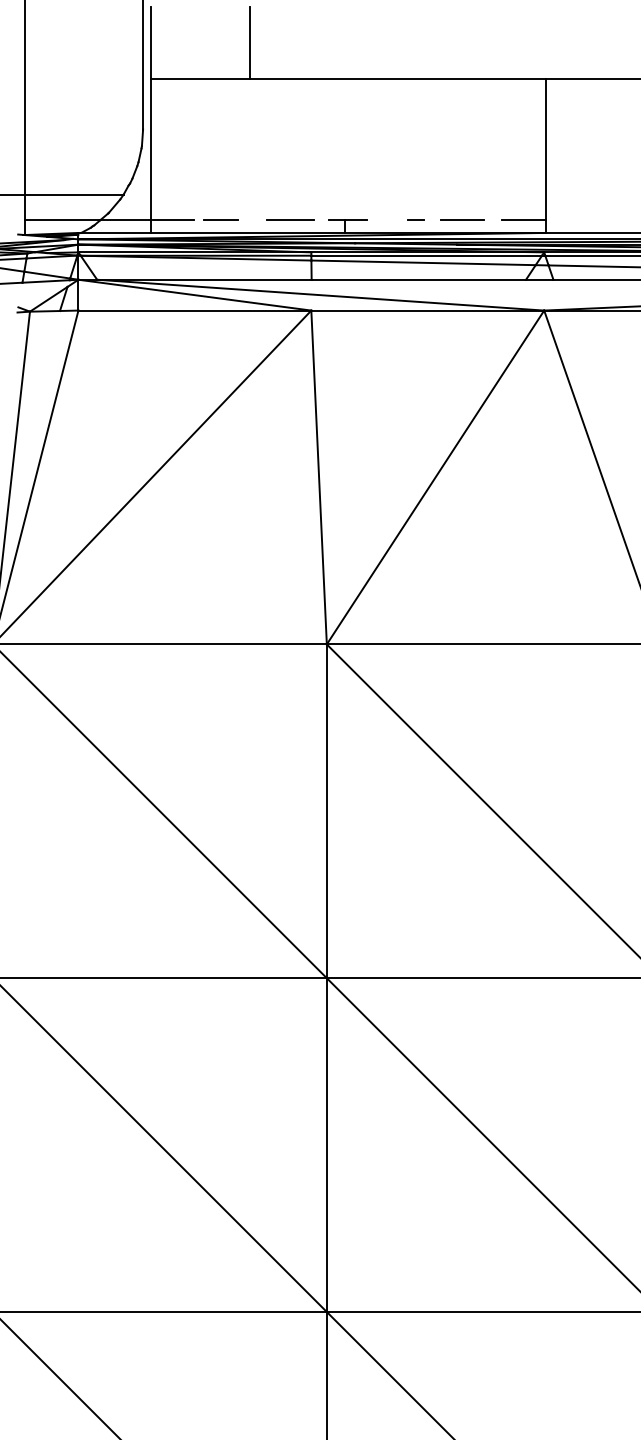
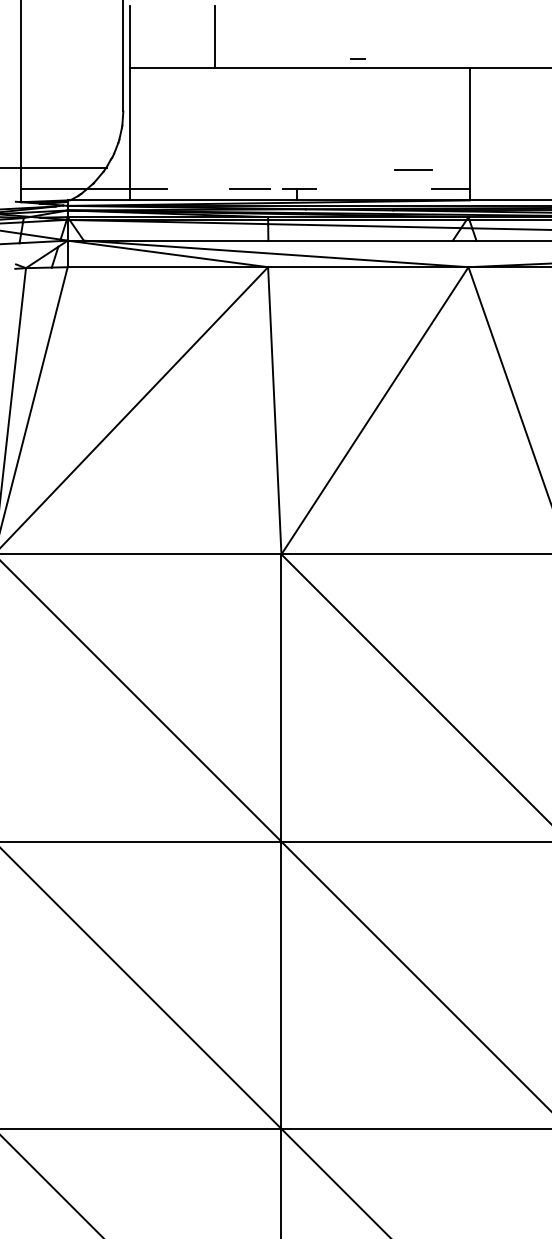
line: (415, 219) -> (357, 58), moved
line: (462, 219) -> (413, 169), moved
line: (220, 220) -> (189, 189), removed

